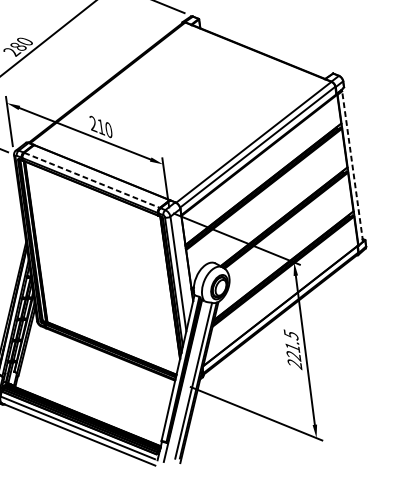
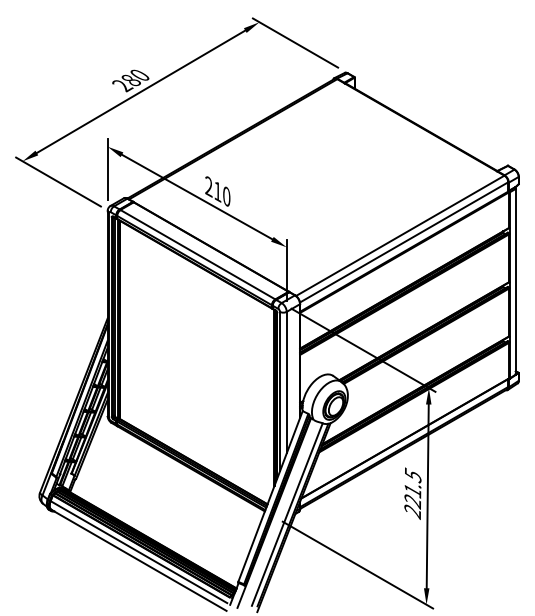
line: (352, 166) -> (515, 281), dashed -> solid
line: (92, 180) -> (198, 254), dashed -> solid

